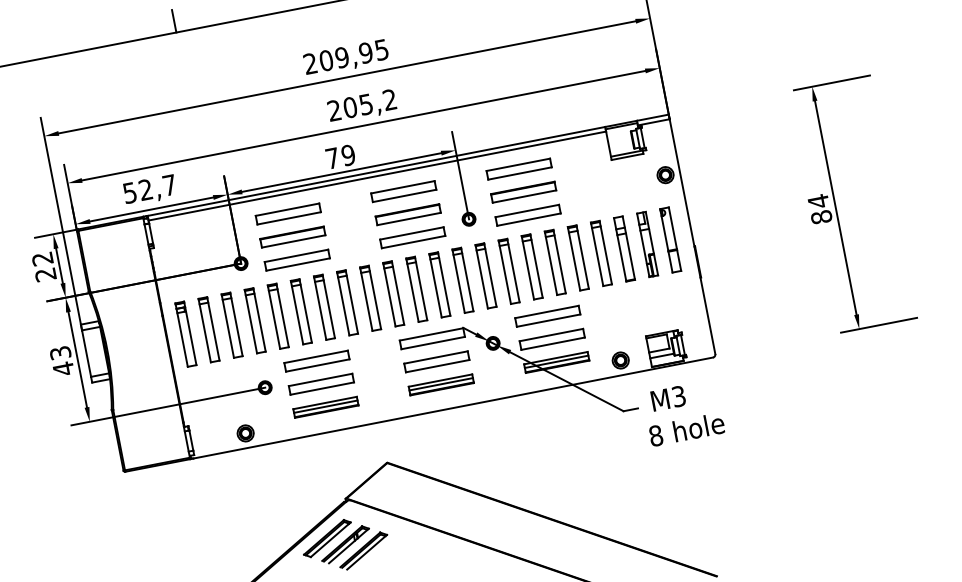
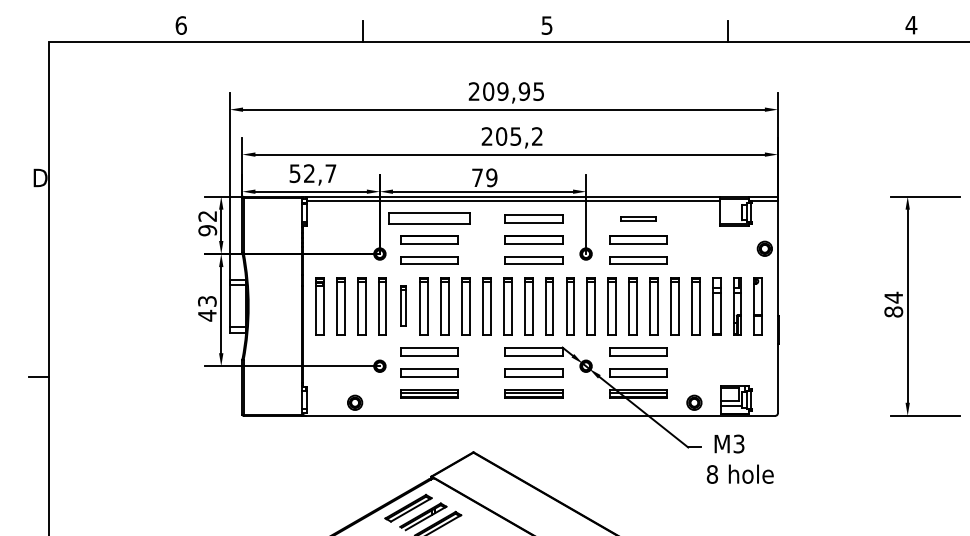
part: (519, 168) -> (638, 218), size x0.6
part: (288, 213) -> (429, 218), size x1.4
text: (45, 274) -> (207, 230), 22 -> 92
part: (277, 316) -> (402, 306), size x0.7

